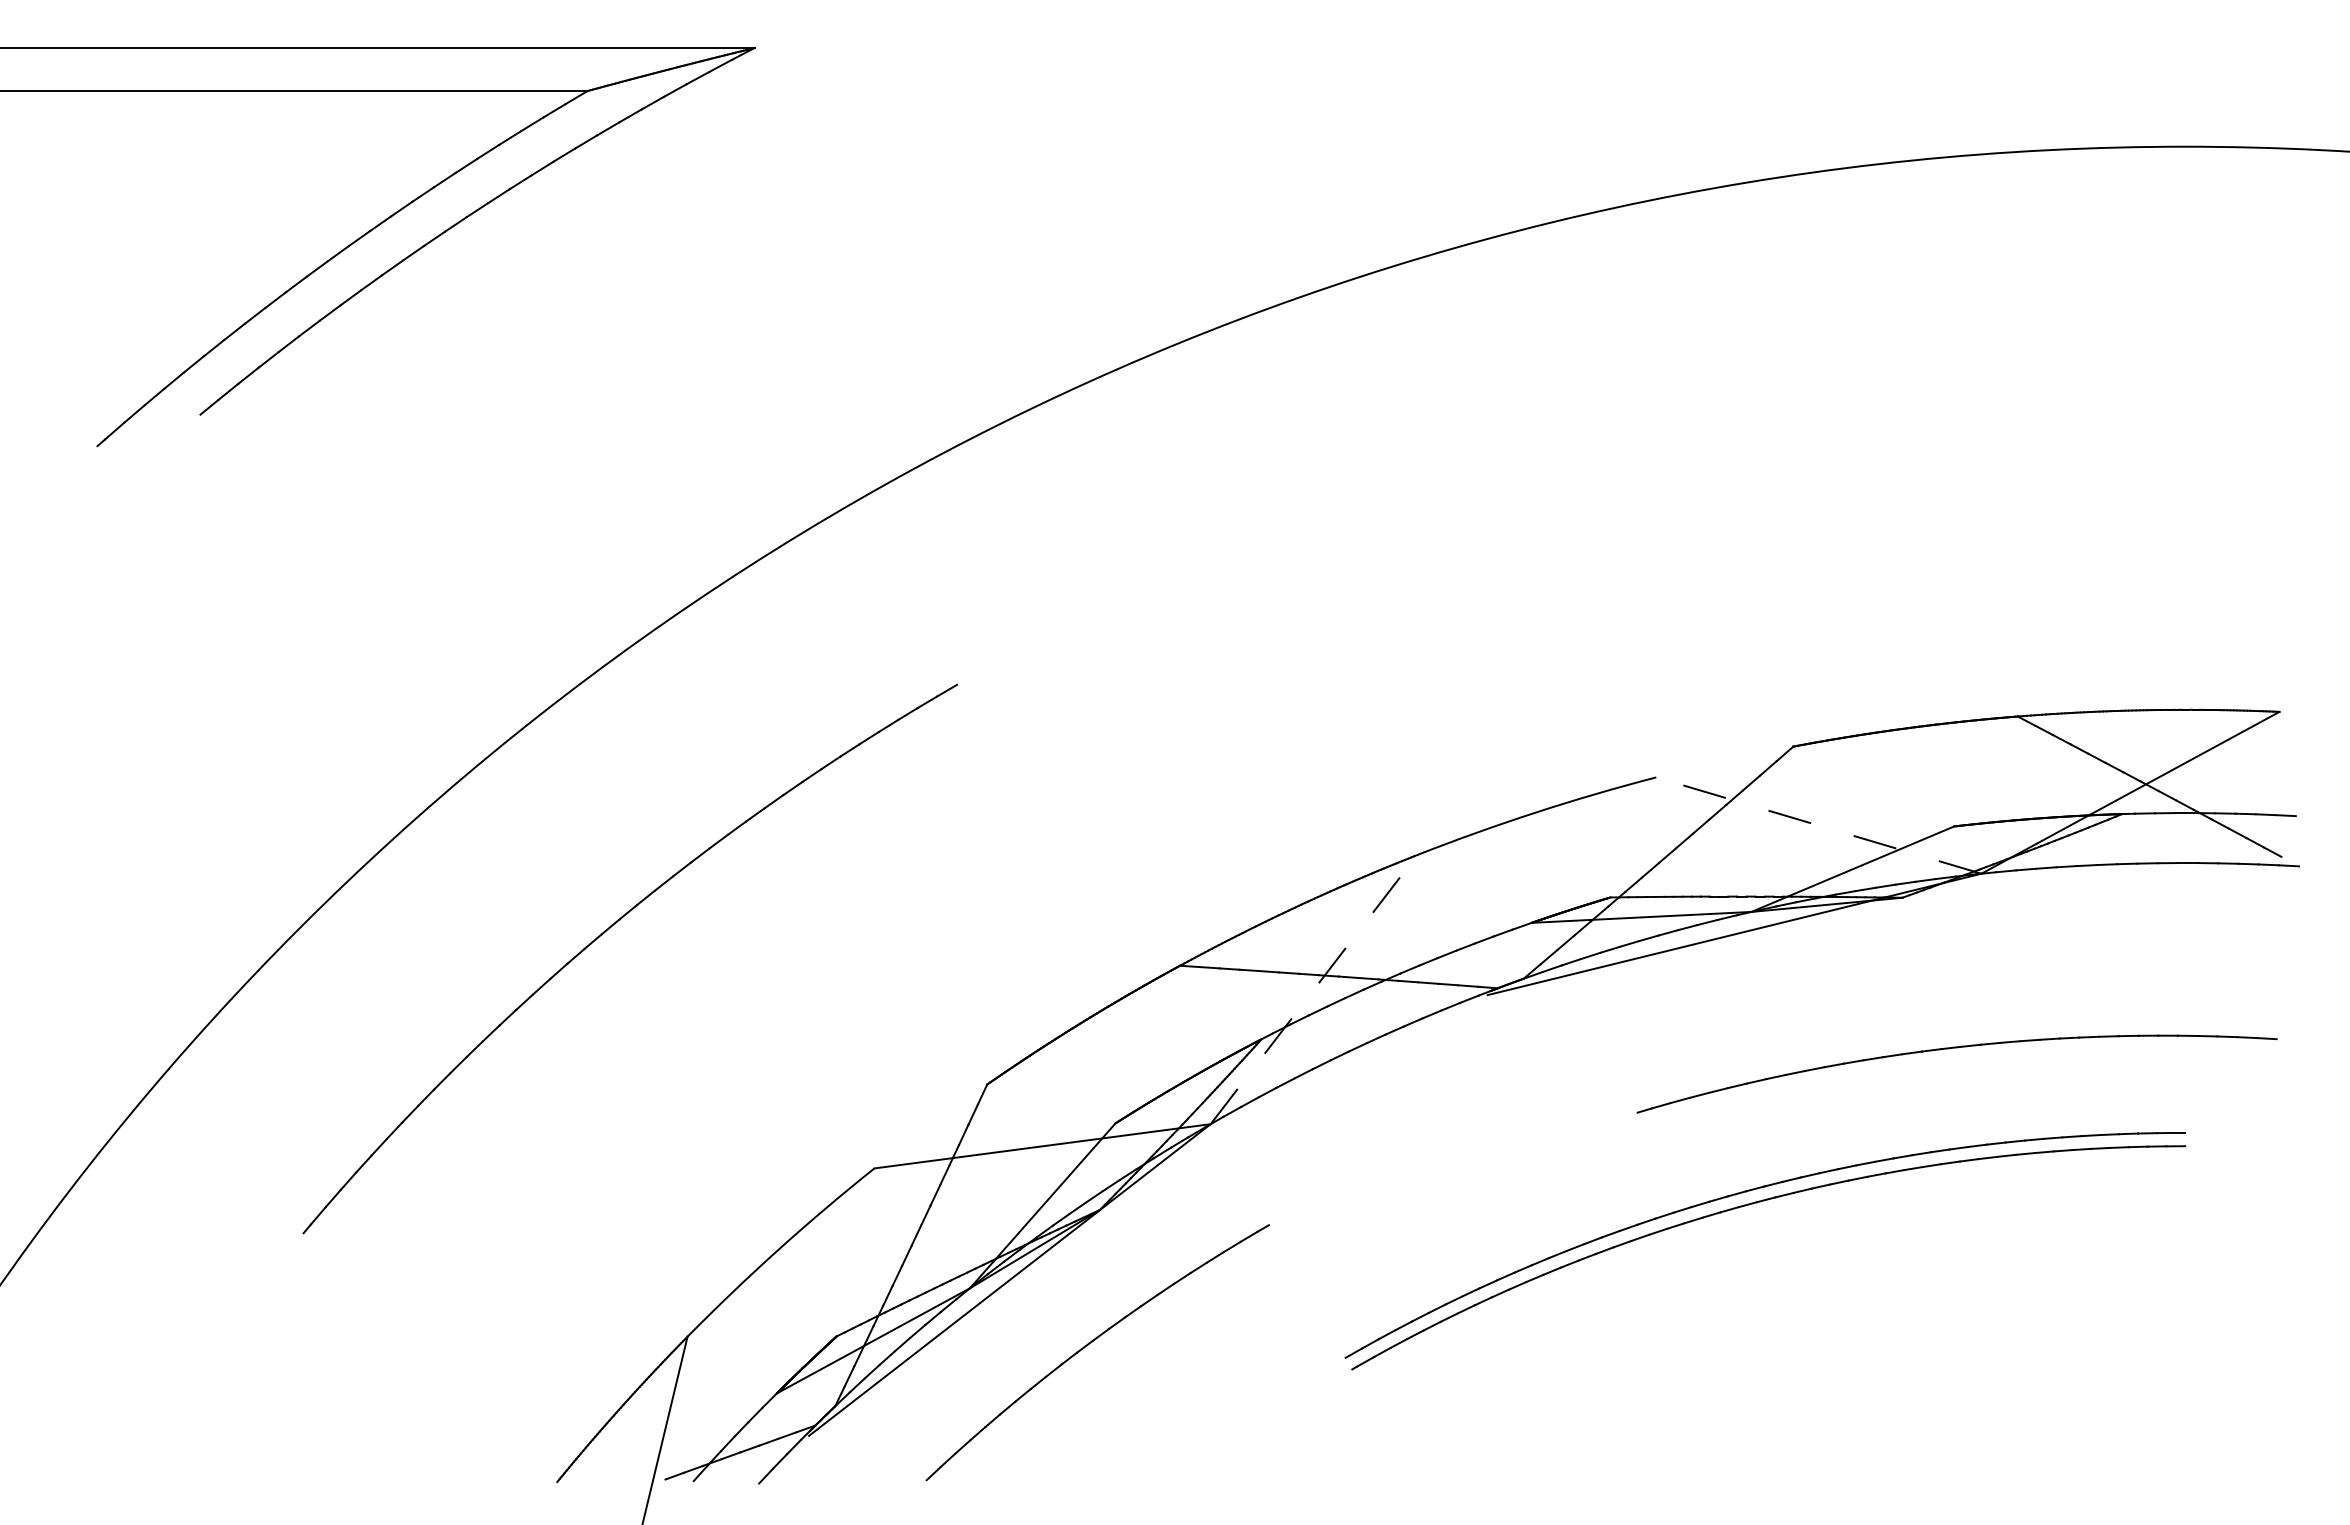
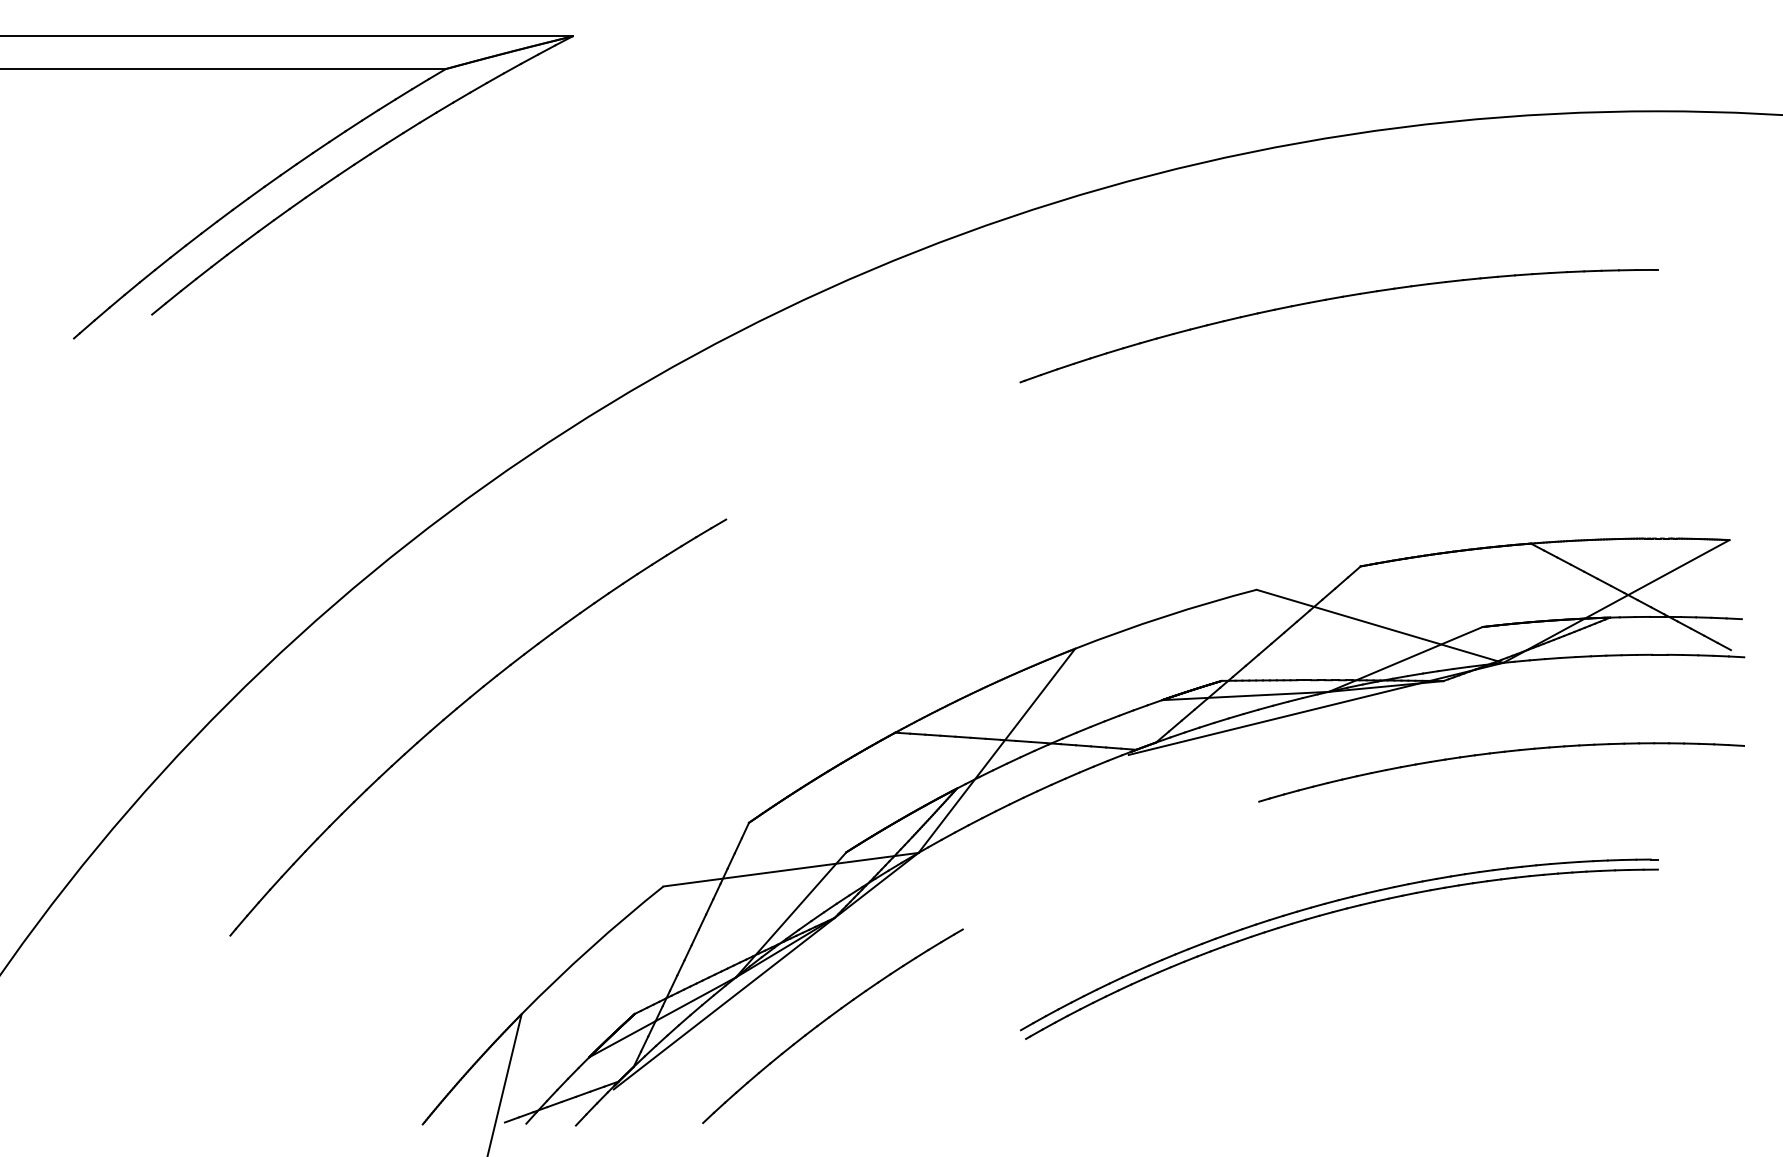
part: (1758, 394) -> (1334, 299), added
line: (1818, 825) -> (1379, 626), dashed -> solid
line: (1313, 989) -> (996, 750), dashed -> solid
part: (1956, 1048) -> (1501, 753), moved

